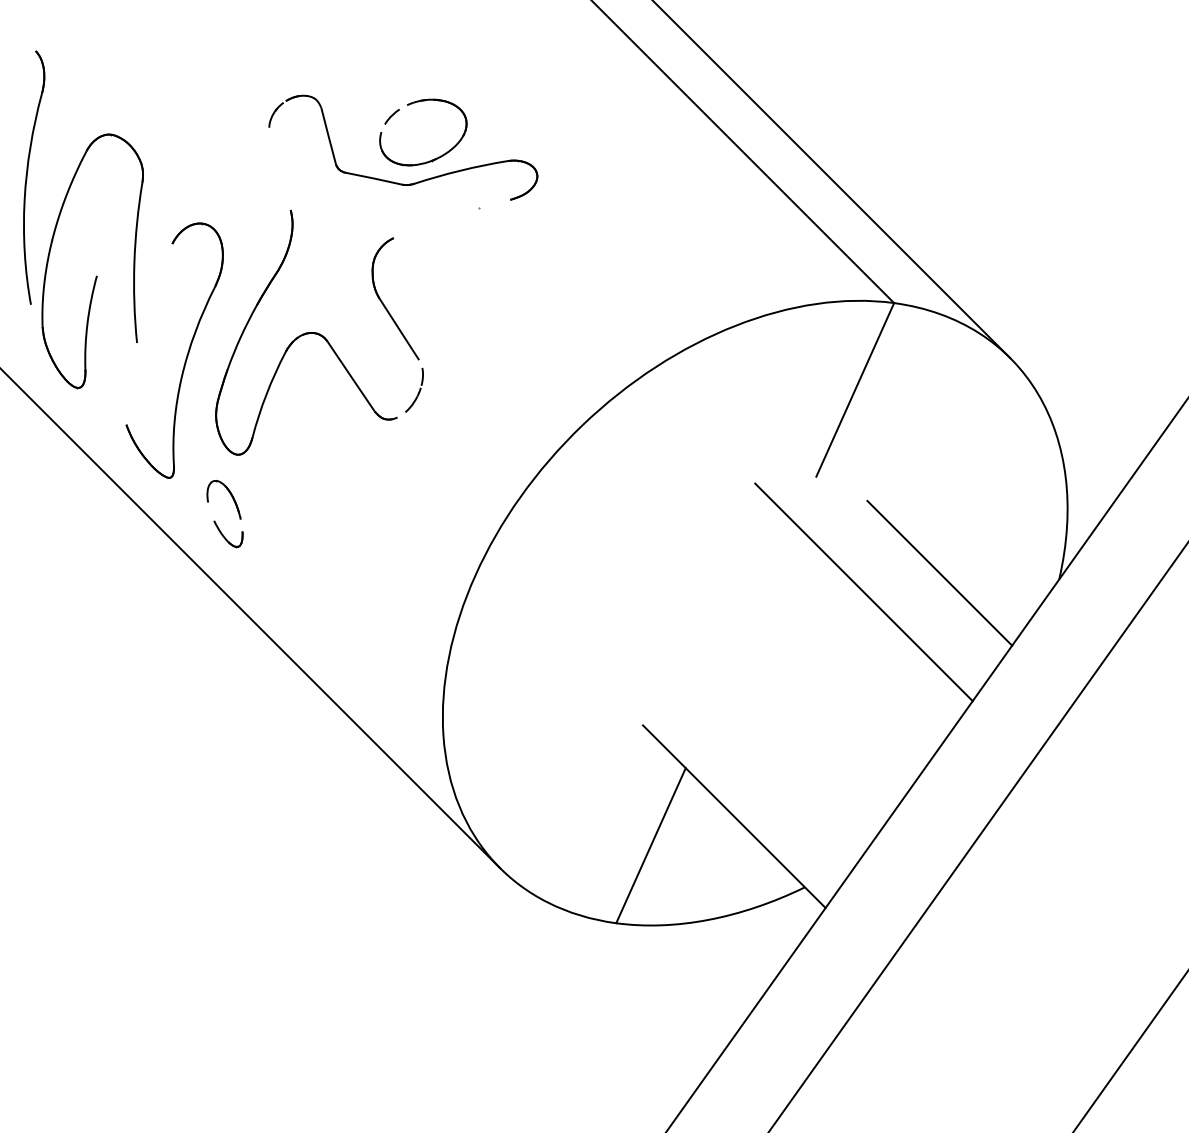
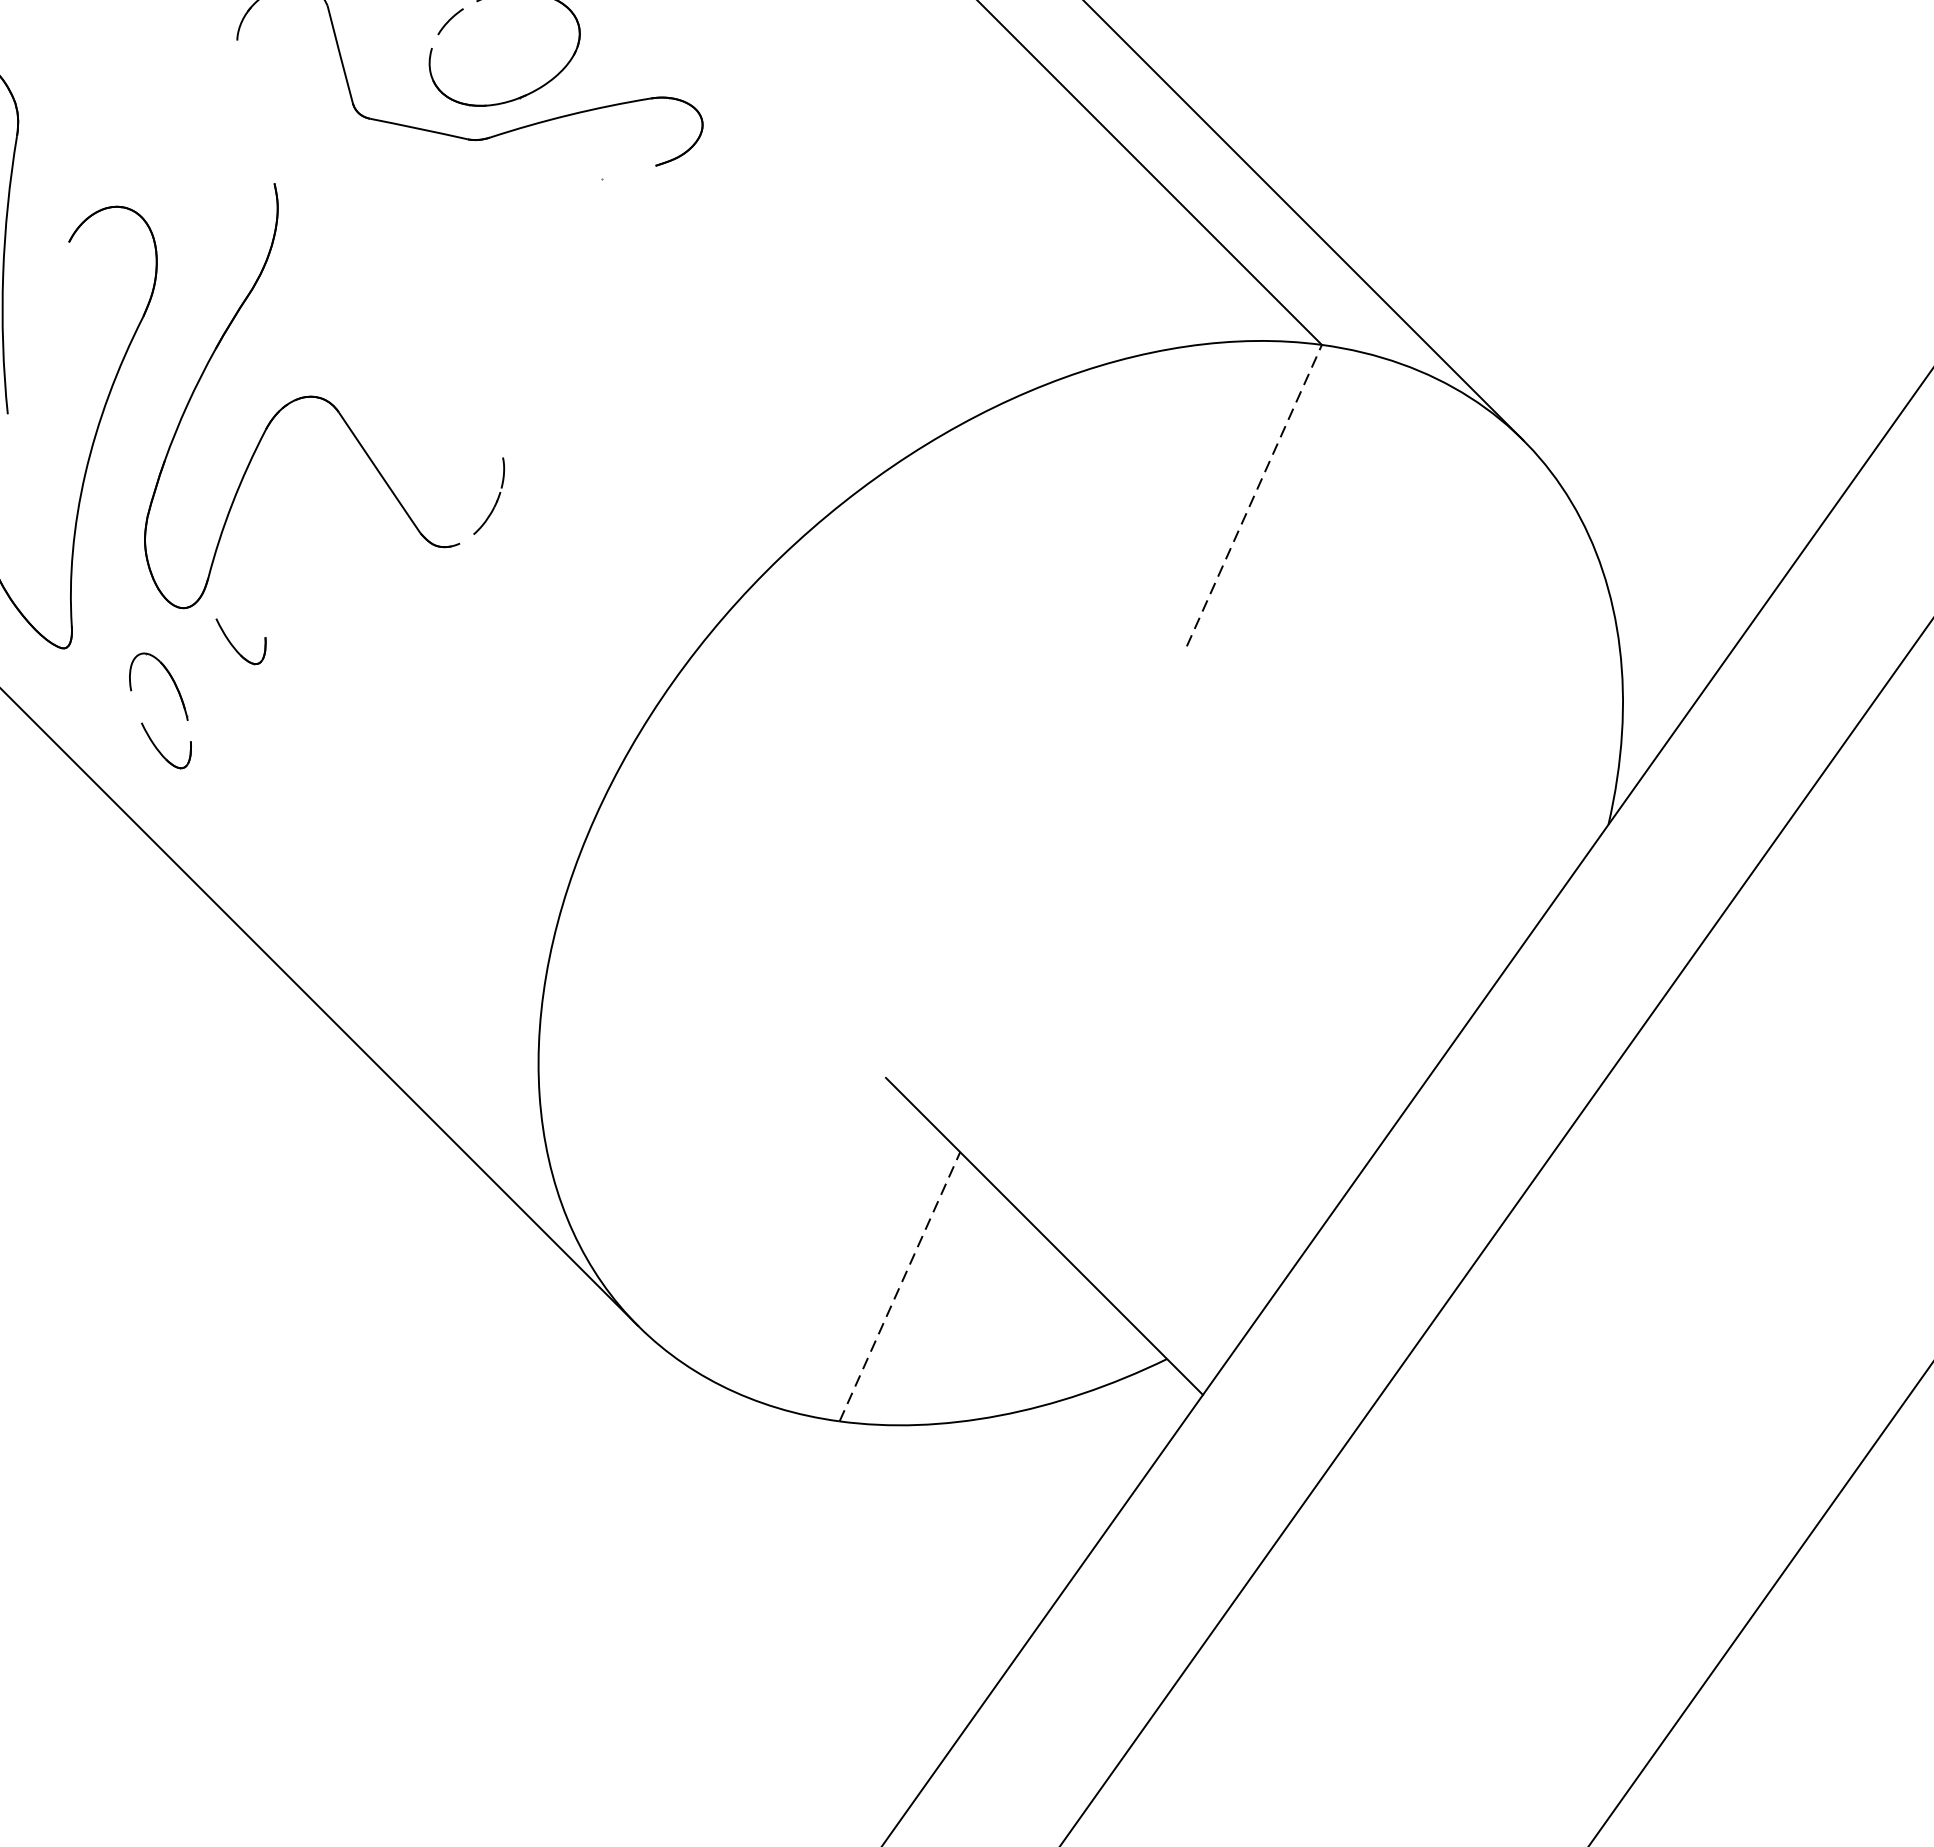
part: (385, 305) -> (439, 349), removed
line: (855, 389) -> (1254, 494), solid -> dashed
part: (271, 474) -> (241, 642), added
line: (939, 572) -> (1400, 812), removed
line: (863, 592) -> (1268, 847), removed
line: (651, 845) -> (900, 1286), solid -> dashed

